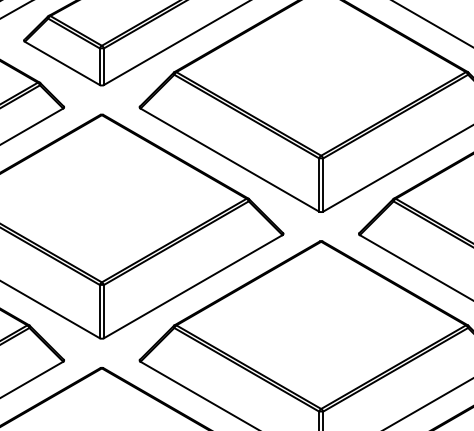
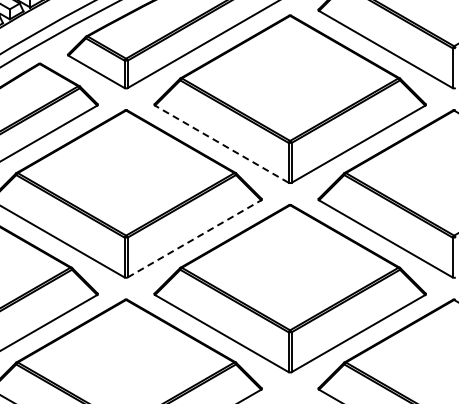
line: (229, 159) -> (221, 143), solid -> dashed
line: (193, 286) -> (194, 238), solid -> dashed

